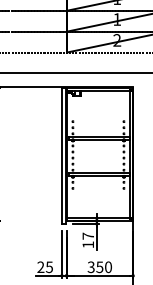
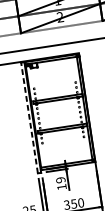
line: (61, 155) -> (29, 117), solid -> dashed
text: (88, 235) -> (60, 179), 17 -> 19

